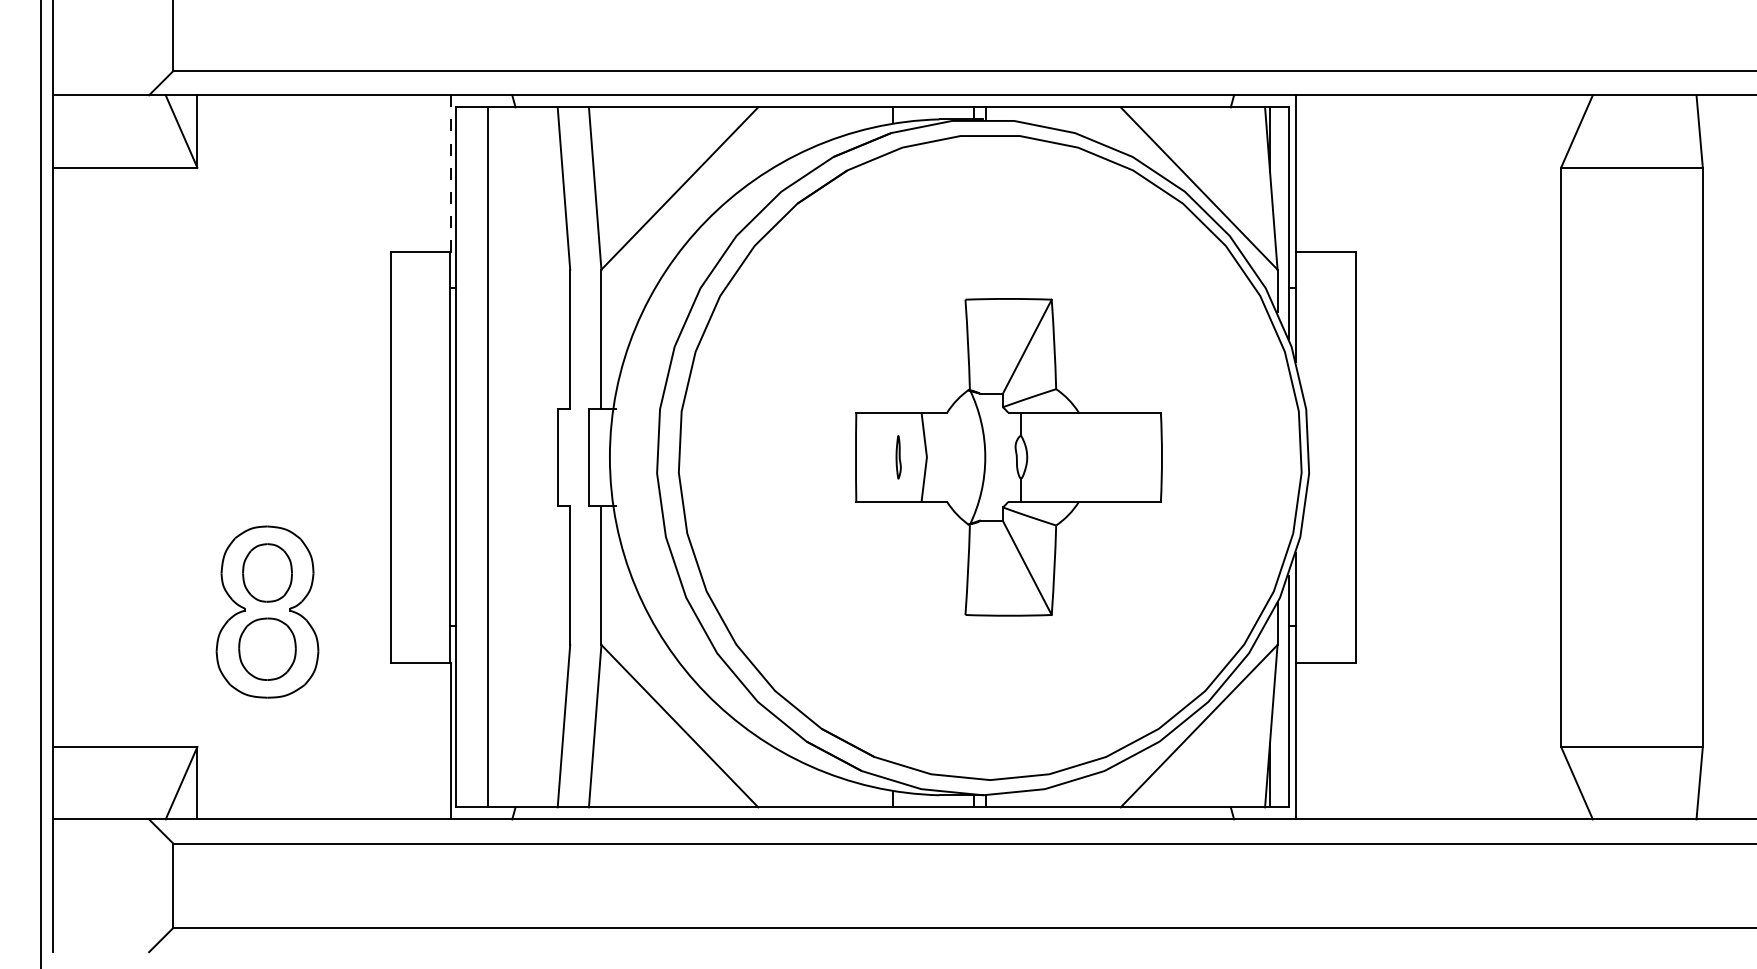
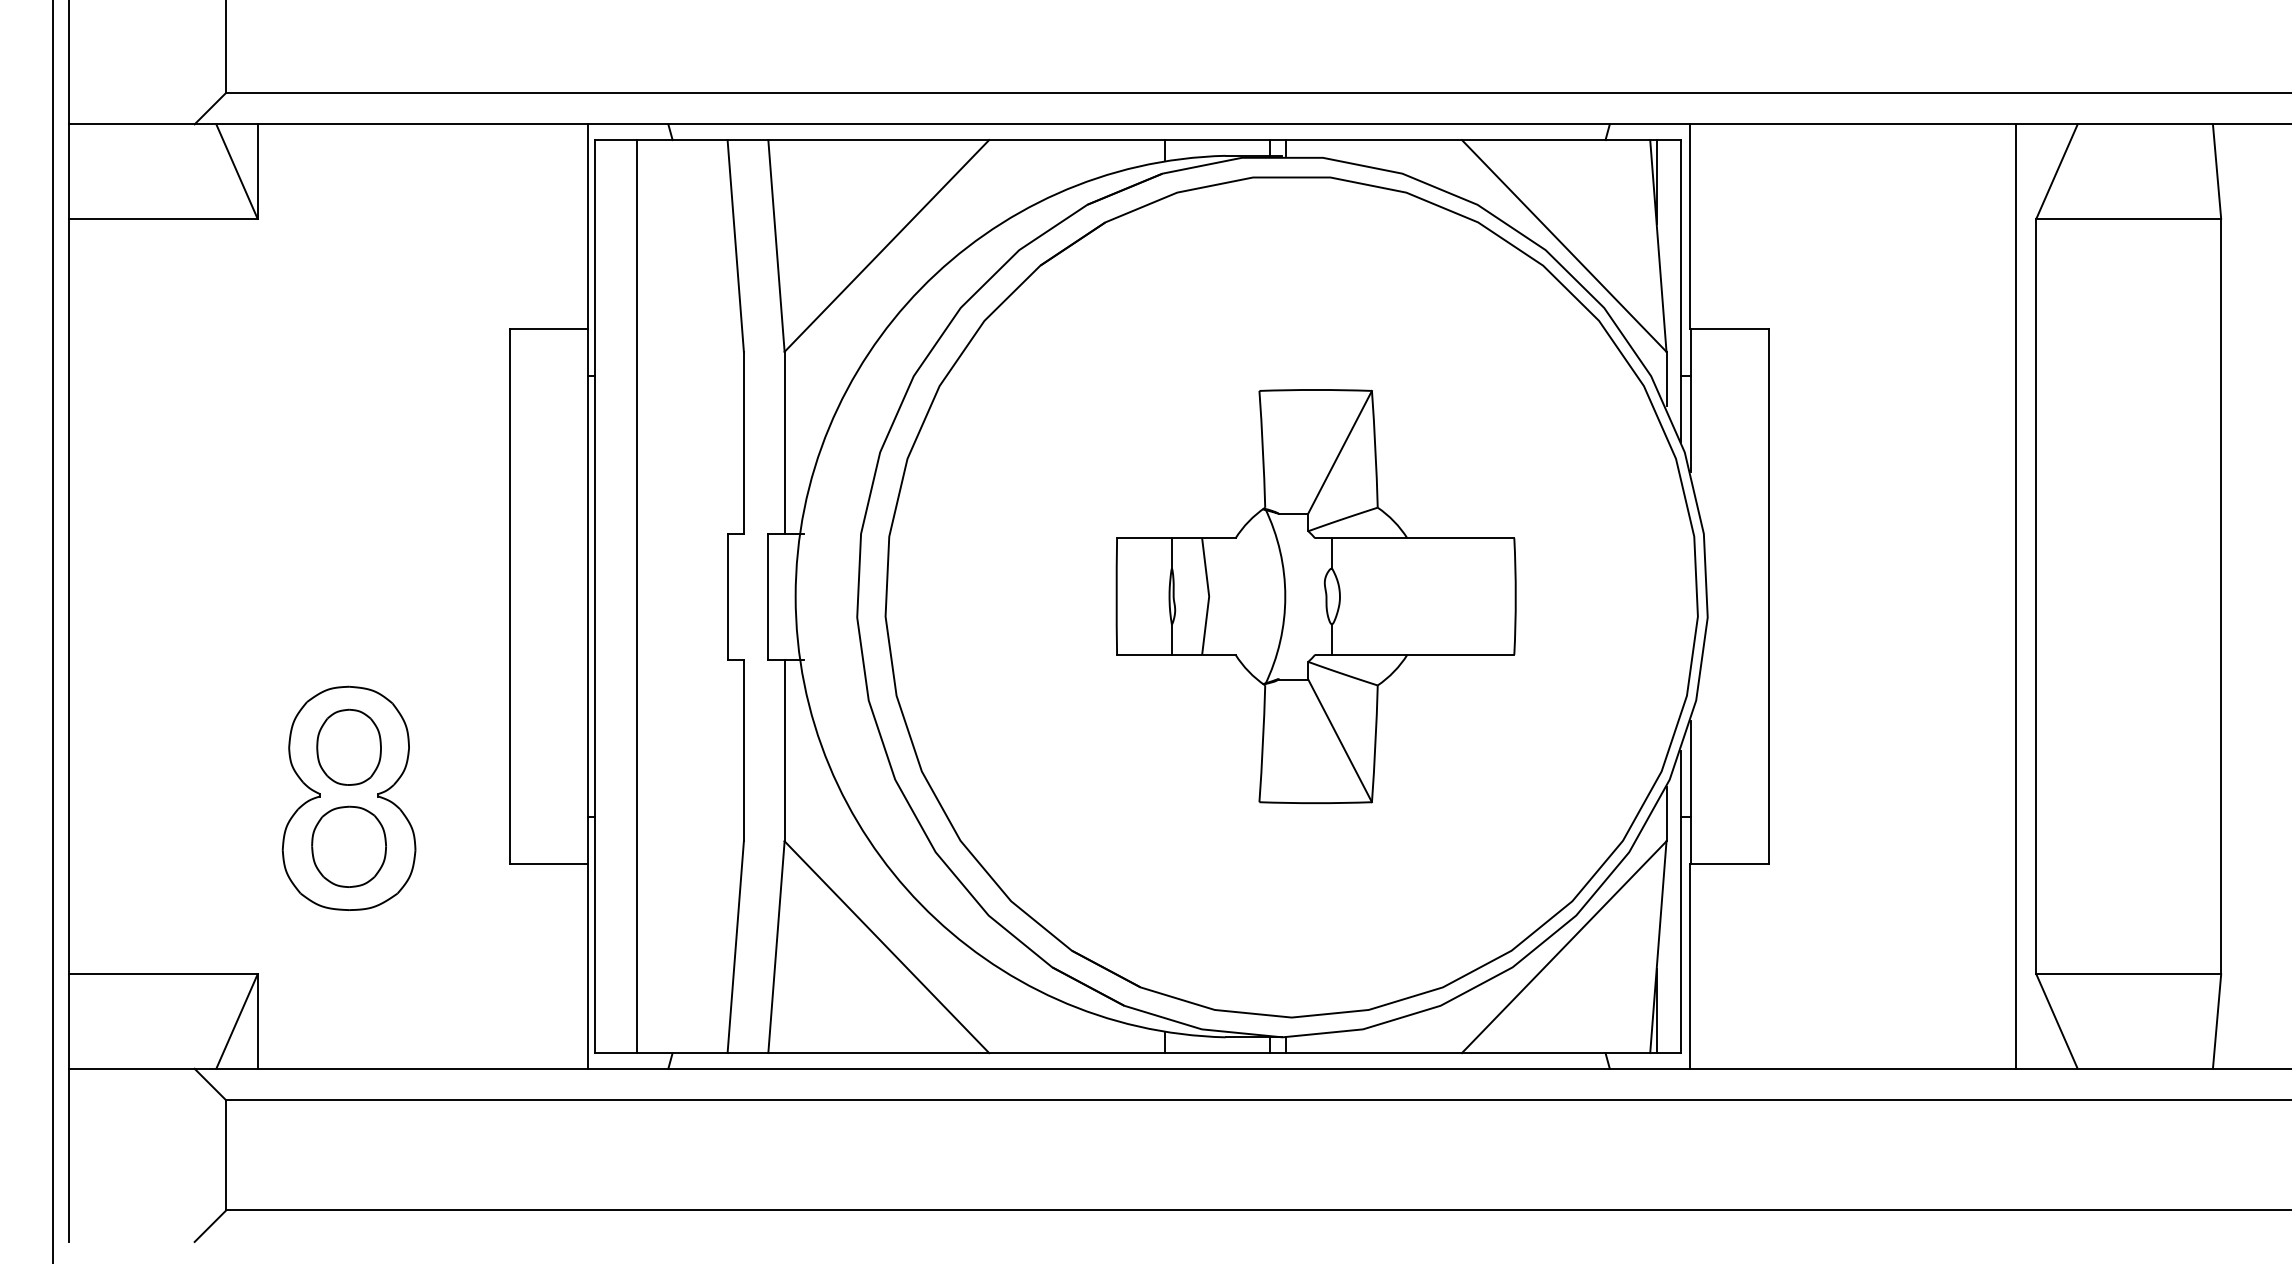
line: (451, 173) -> (588, 226), dashed -> solid
line: (898, 424) -> (1171, 553), added
line: (1545, 457) -> (2015, 596), added
line: (898, 490) -> (1171, 639), added

